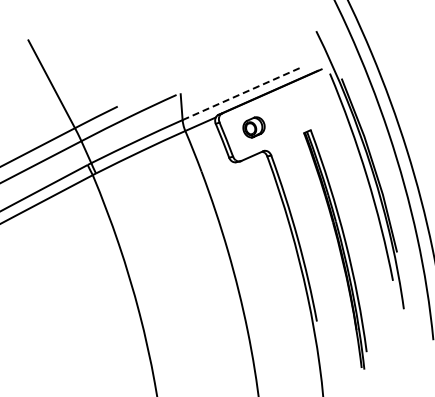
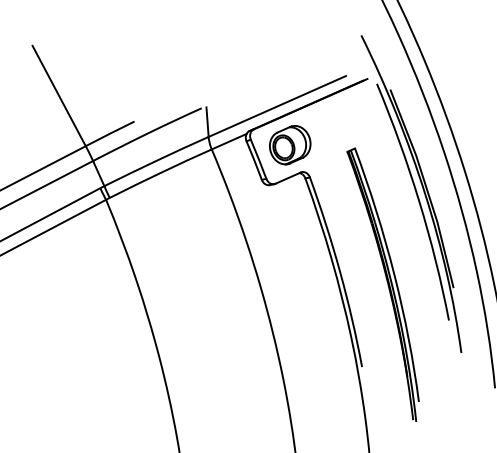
line: (242, 93) -> (277, 106), dashed -> solid
part: (253, 127) -> (289, 145), size x1.67

